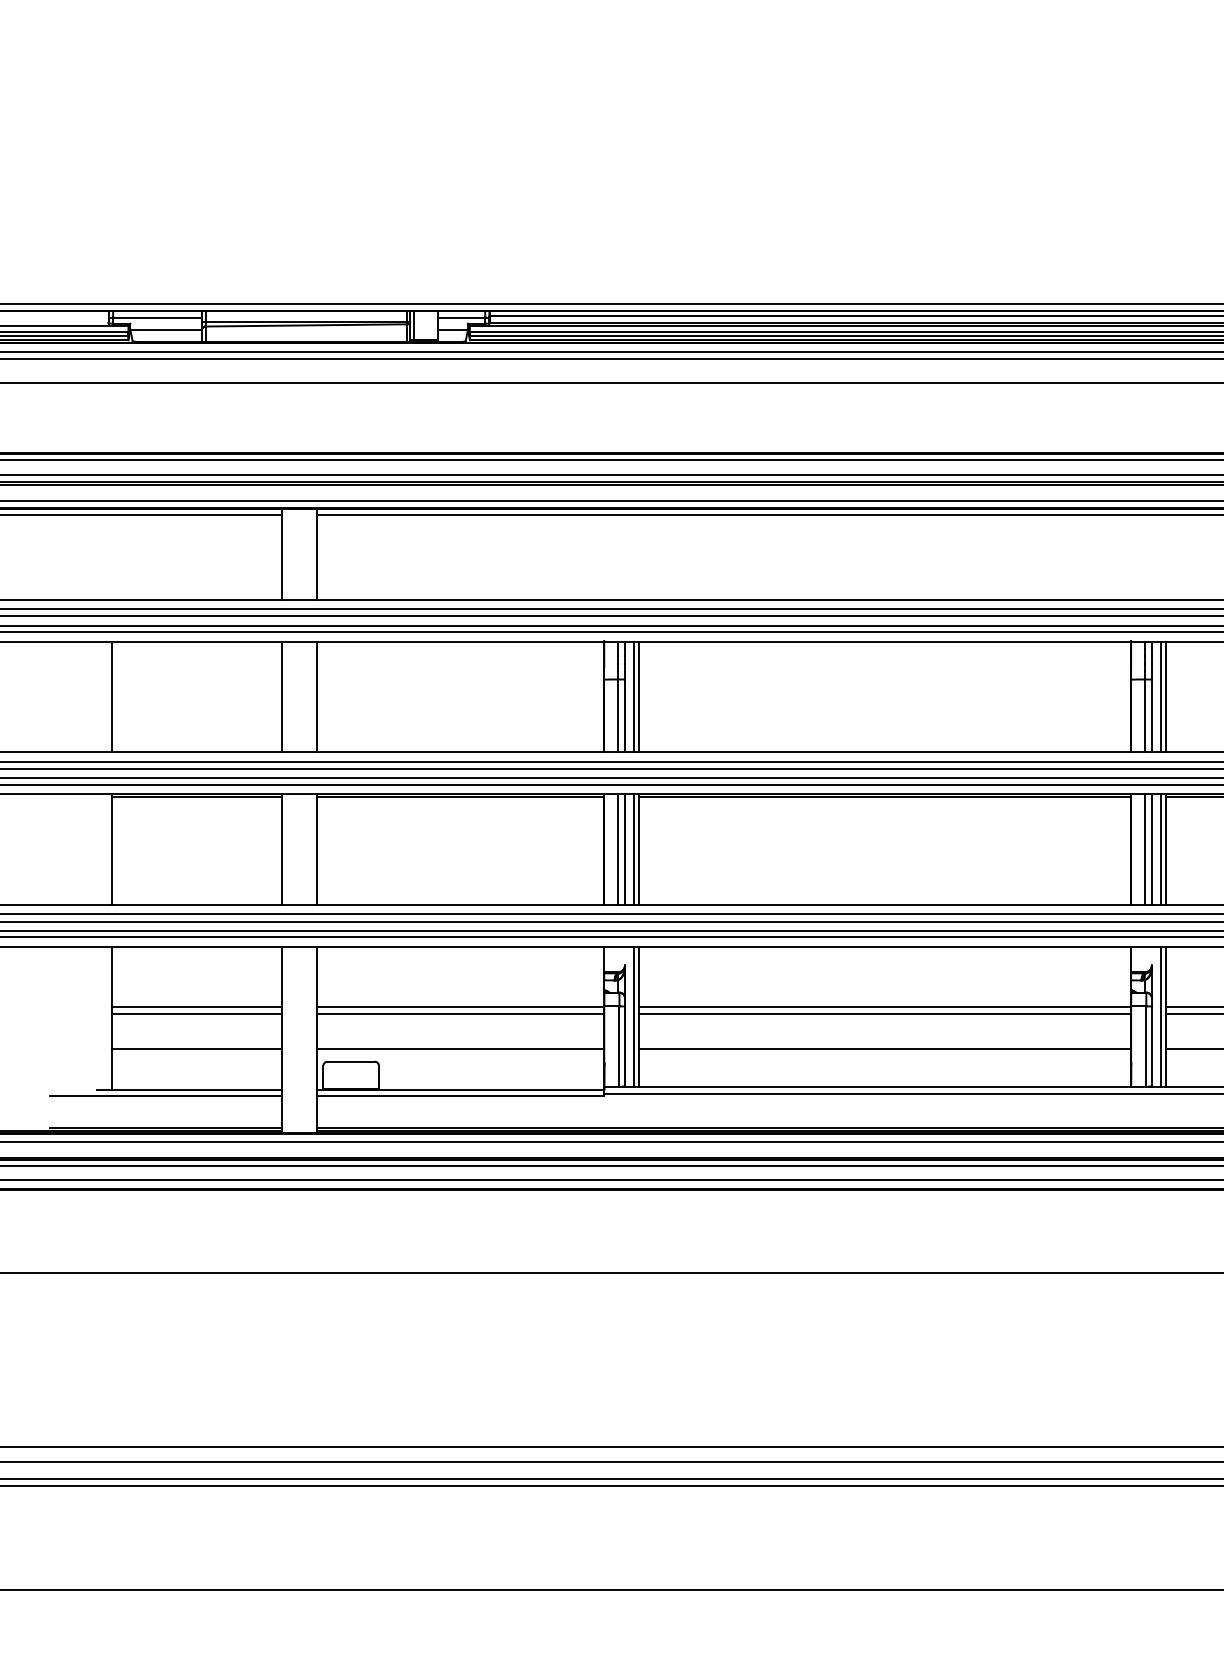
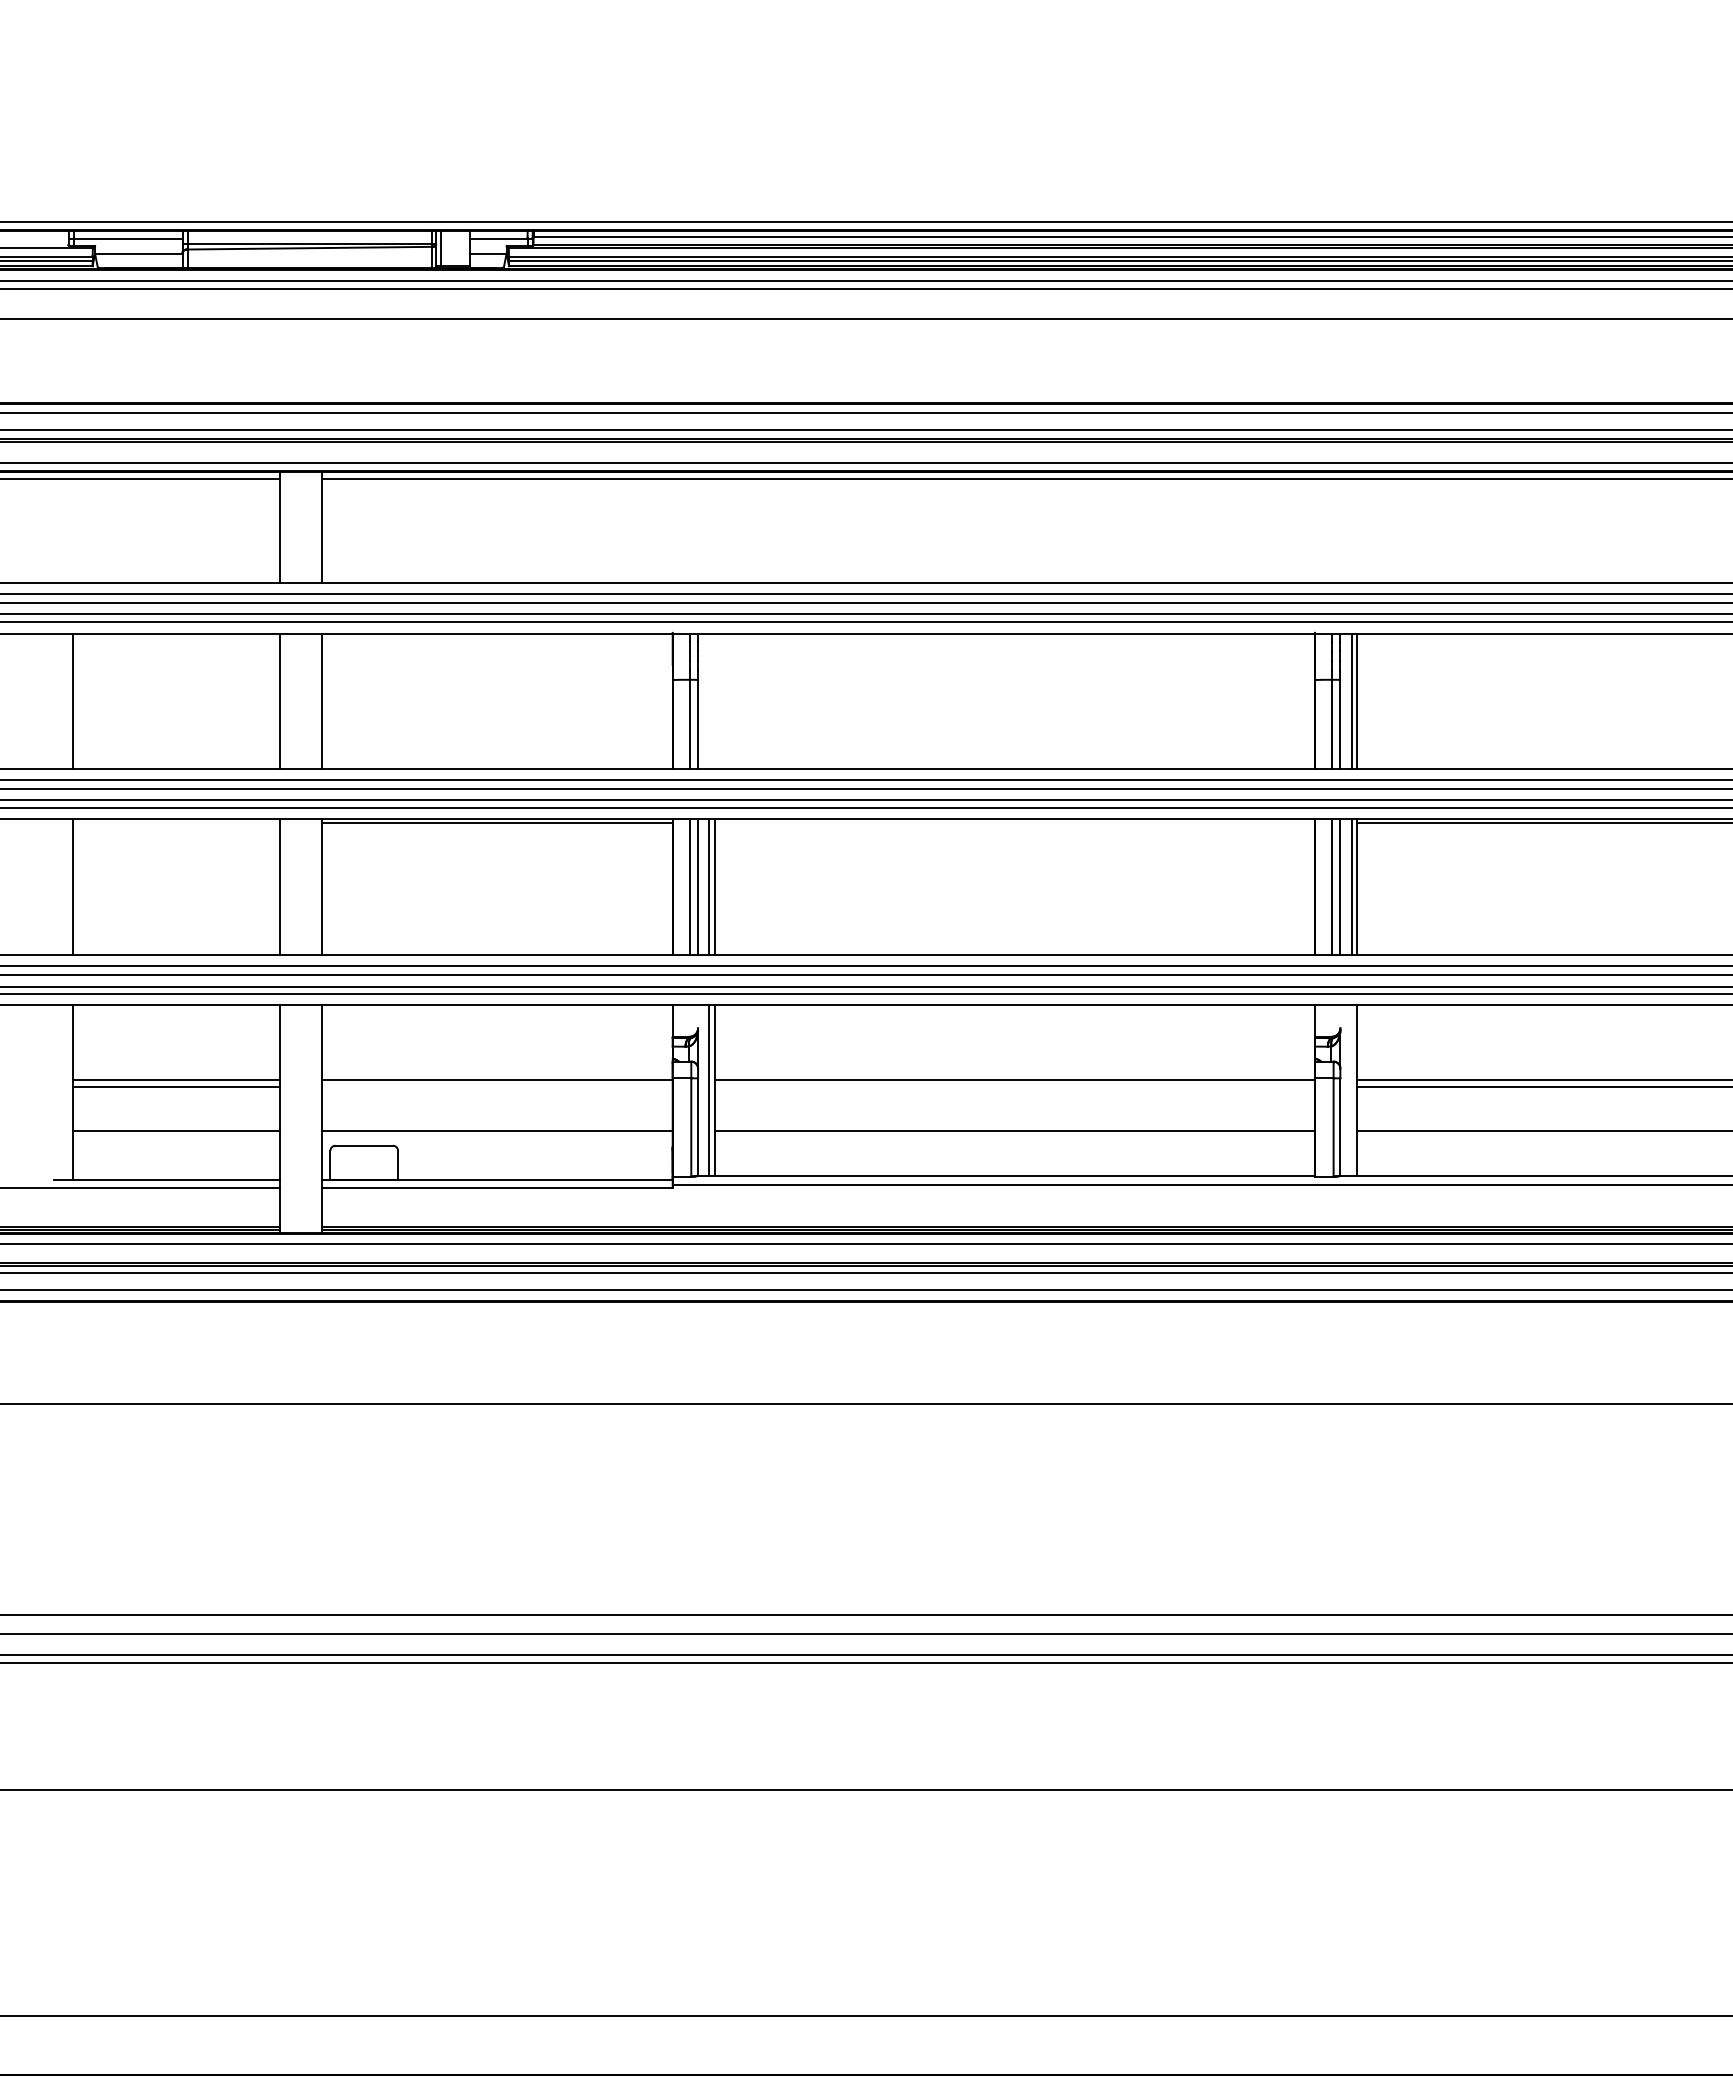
line: (634, 696) -> (709, 700), removed
line: (638, 696) -> (714, 700), removed
line: (196, 797) -> (175, 823), removed
line: (884, 797) -> (1014, 823), removed
line: (459, 1013) -> (496, 1087), removed
line: (884, 1013) -> (1014, 1087), removed
line: (1161, 1016) -> (1351, 1090), removed

